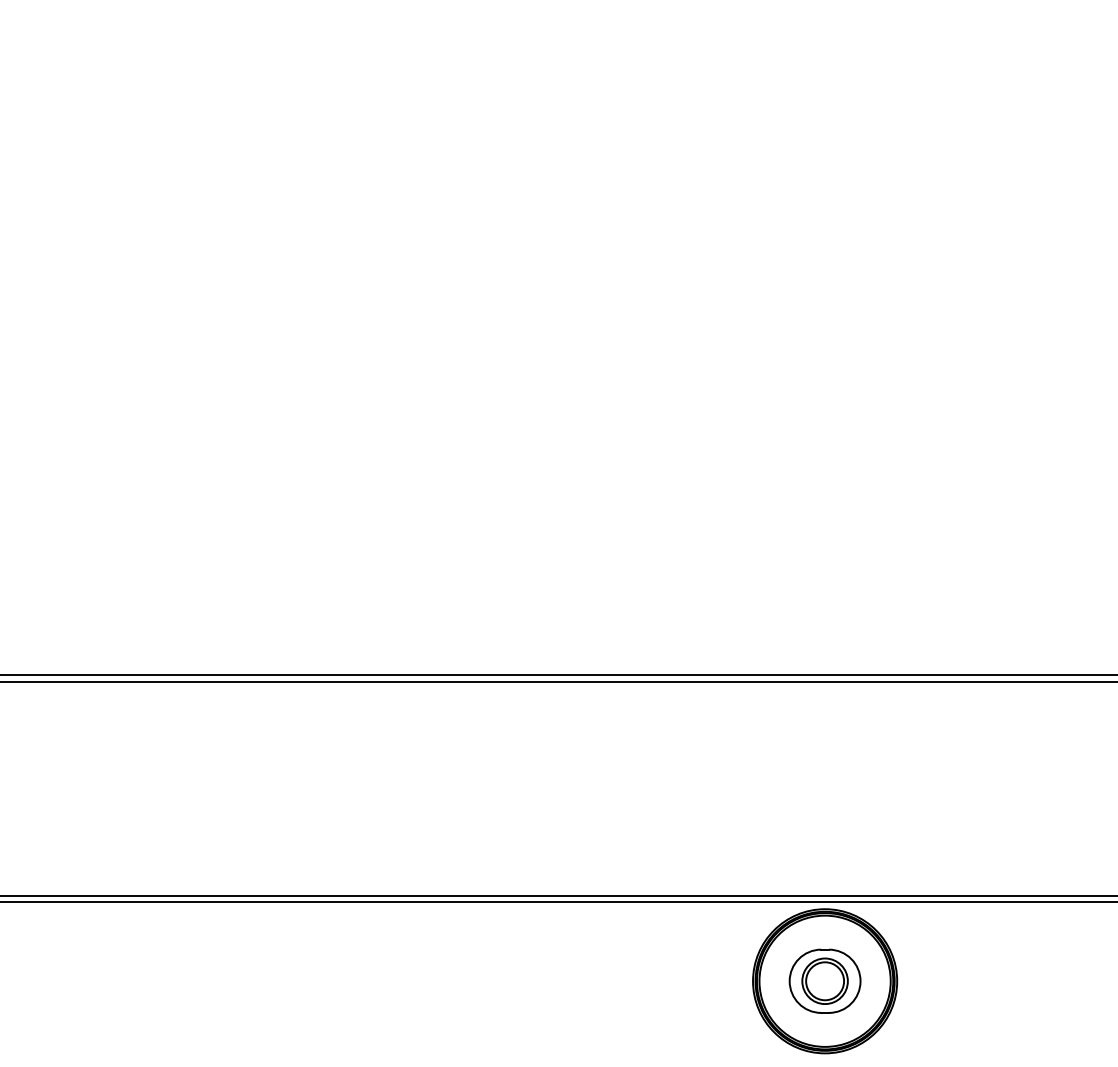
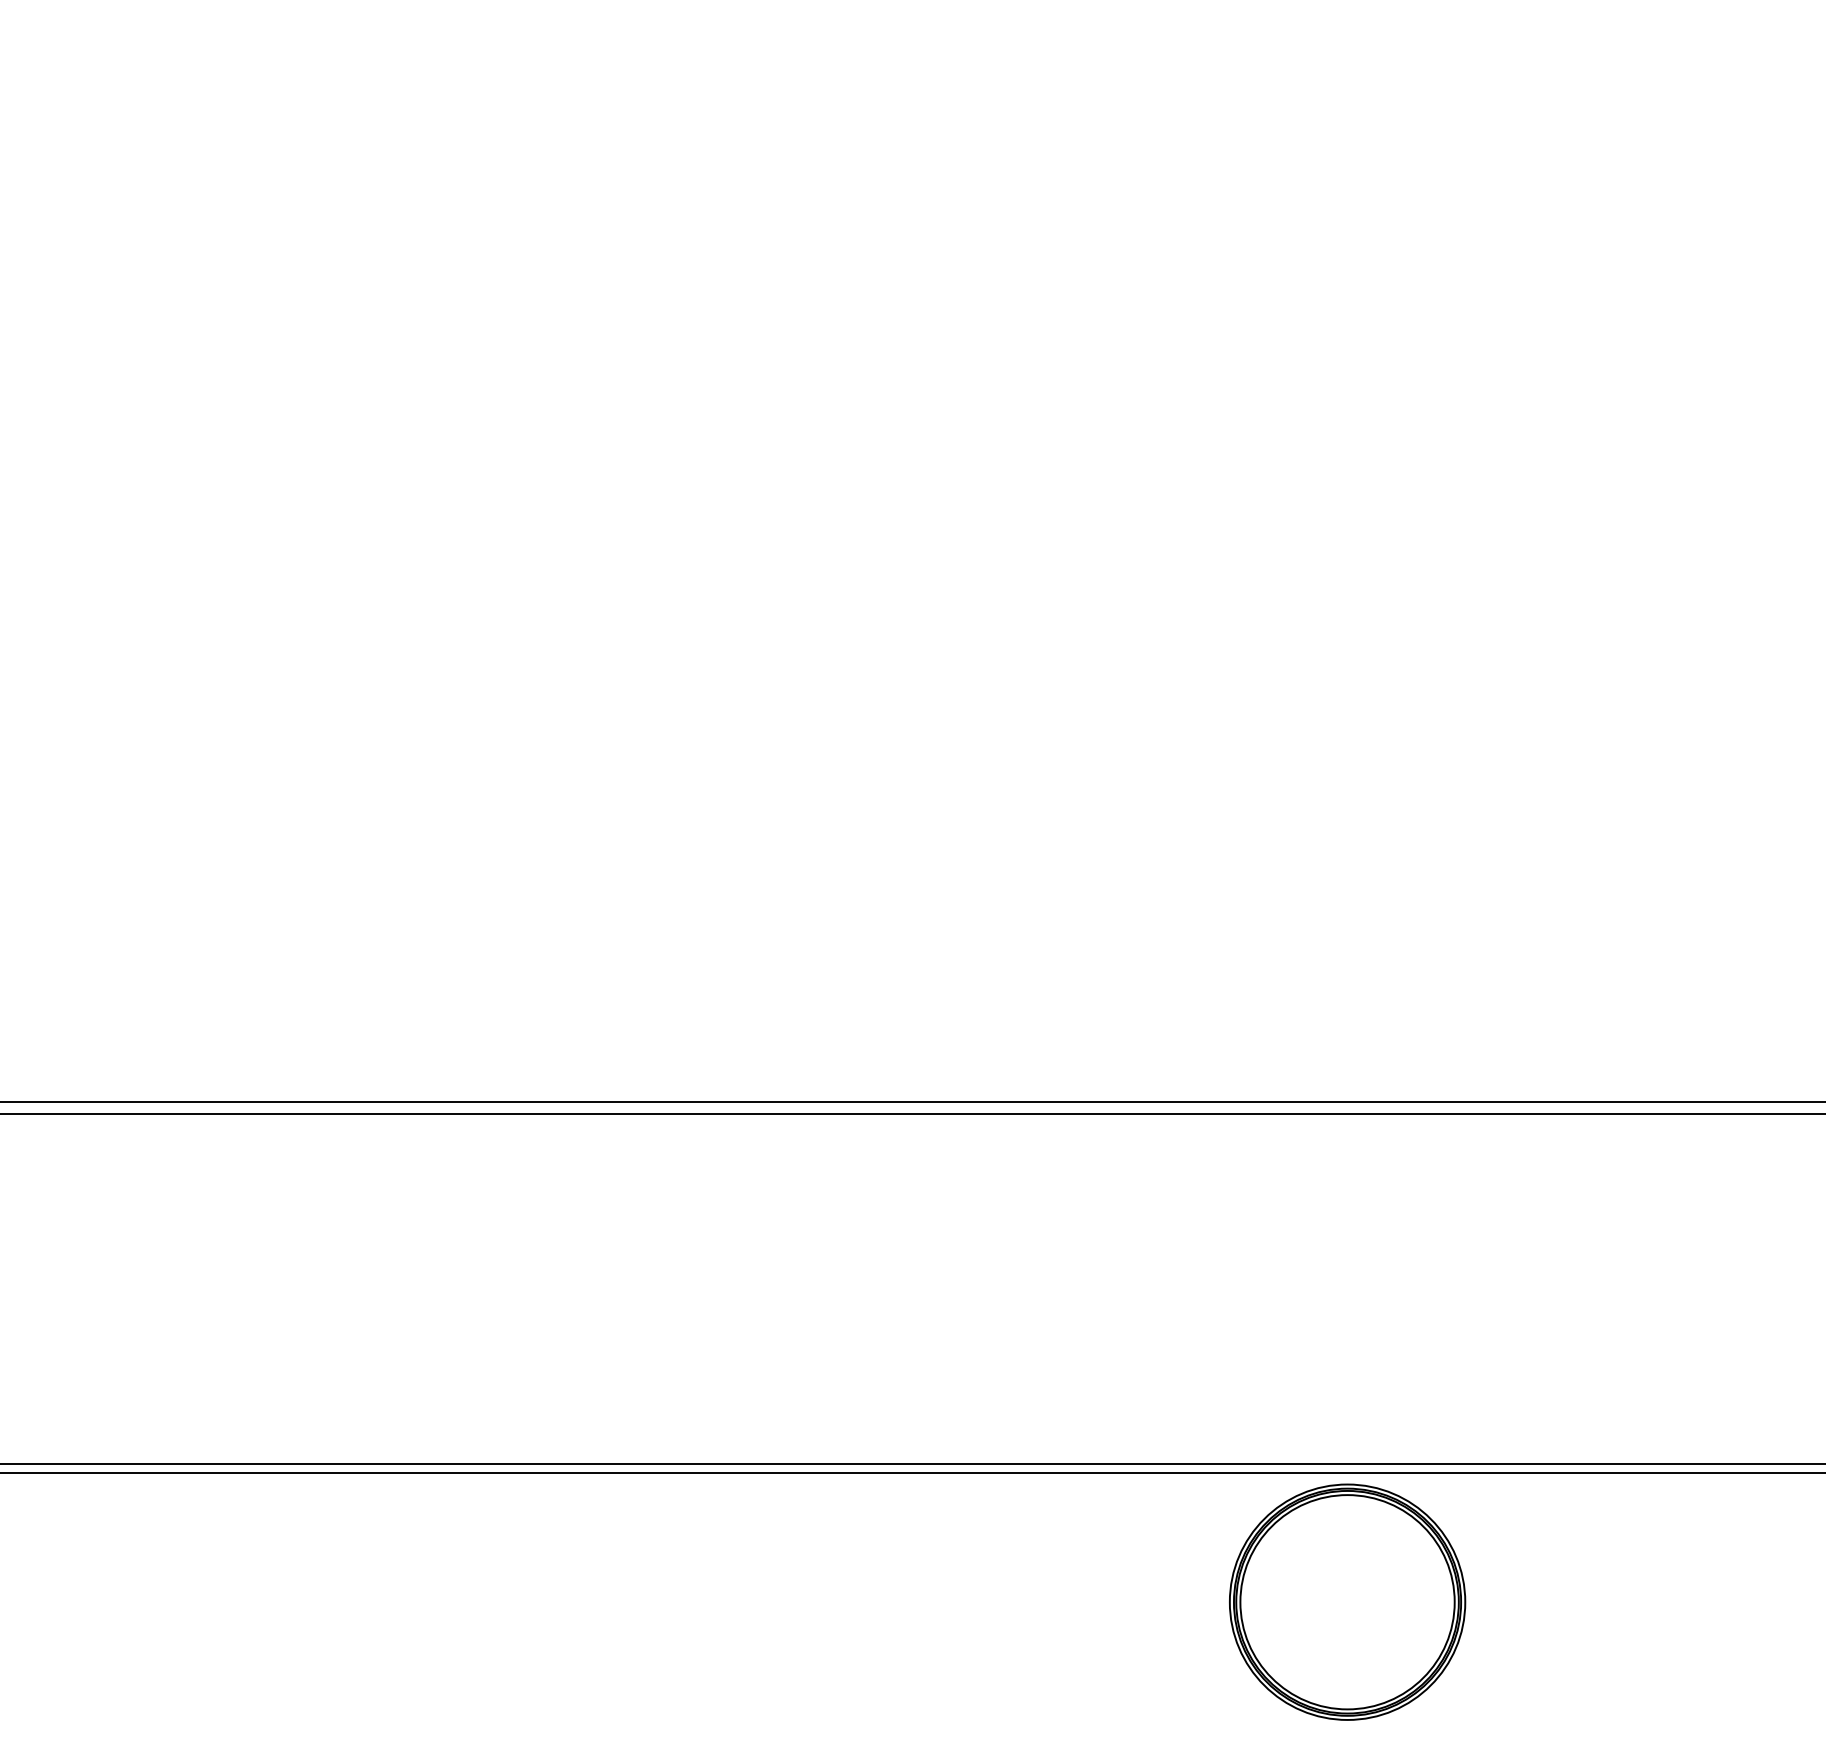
part: (824, 980) -> (1346, 1600), removed

